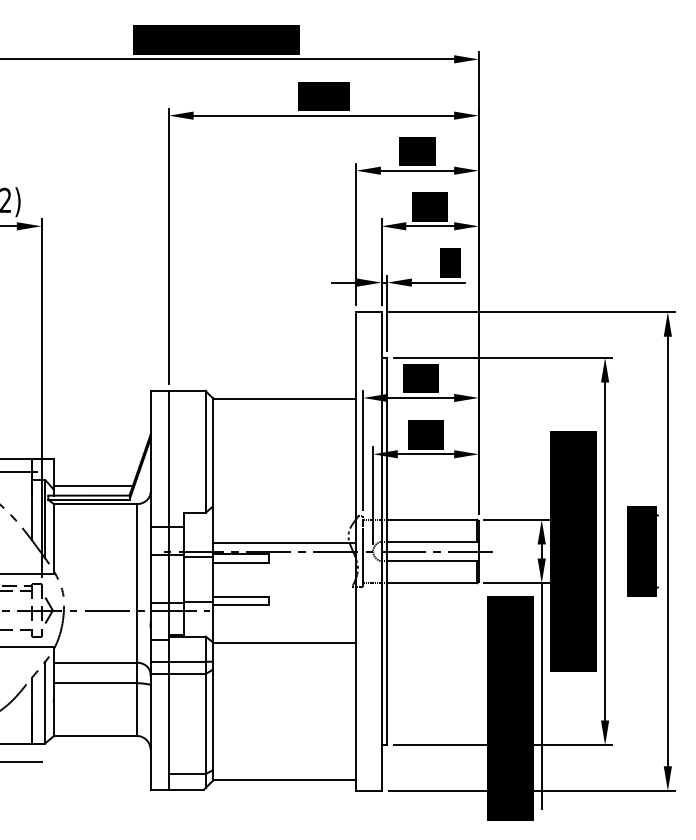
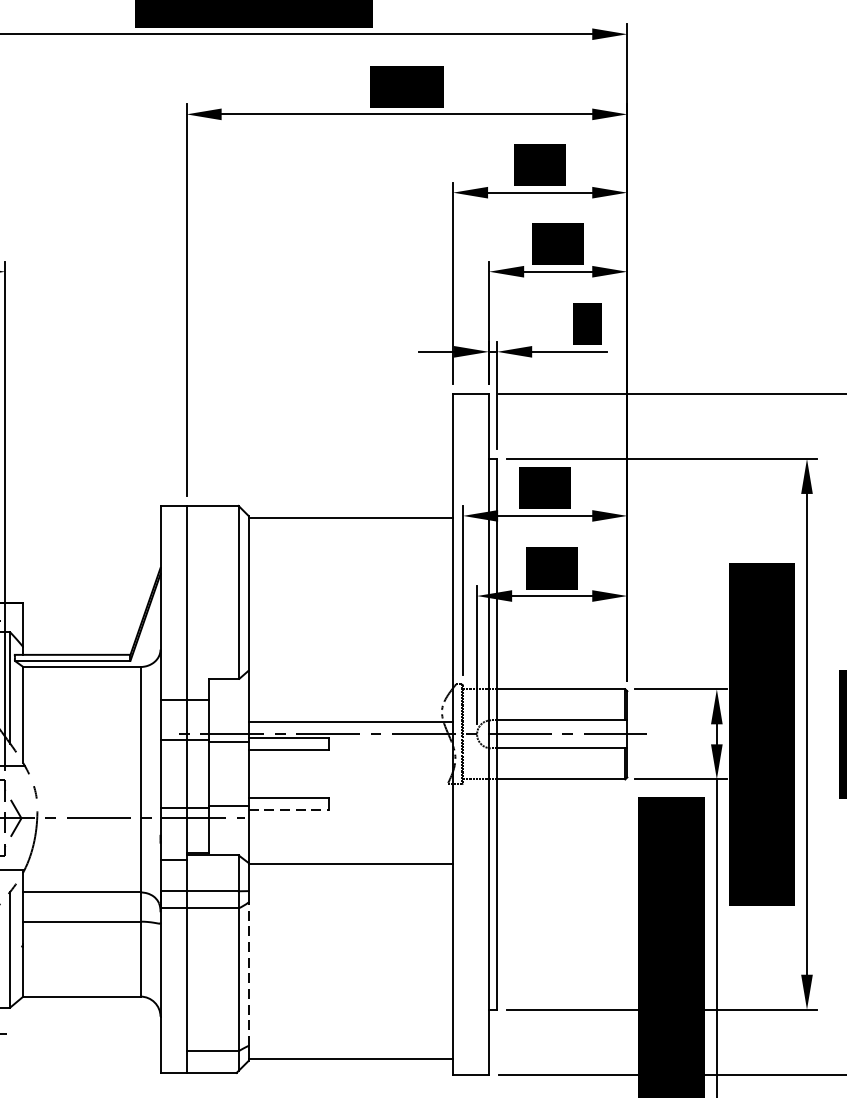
line: (93, 485) -> (79, 640), removed
line: (241, 605) -> (289, 811), solid -> dashed
line: (212, 719) -> (248, 973), solid -> dashed

